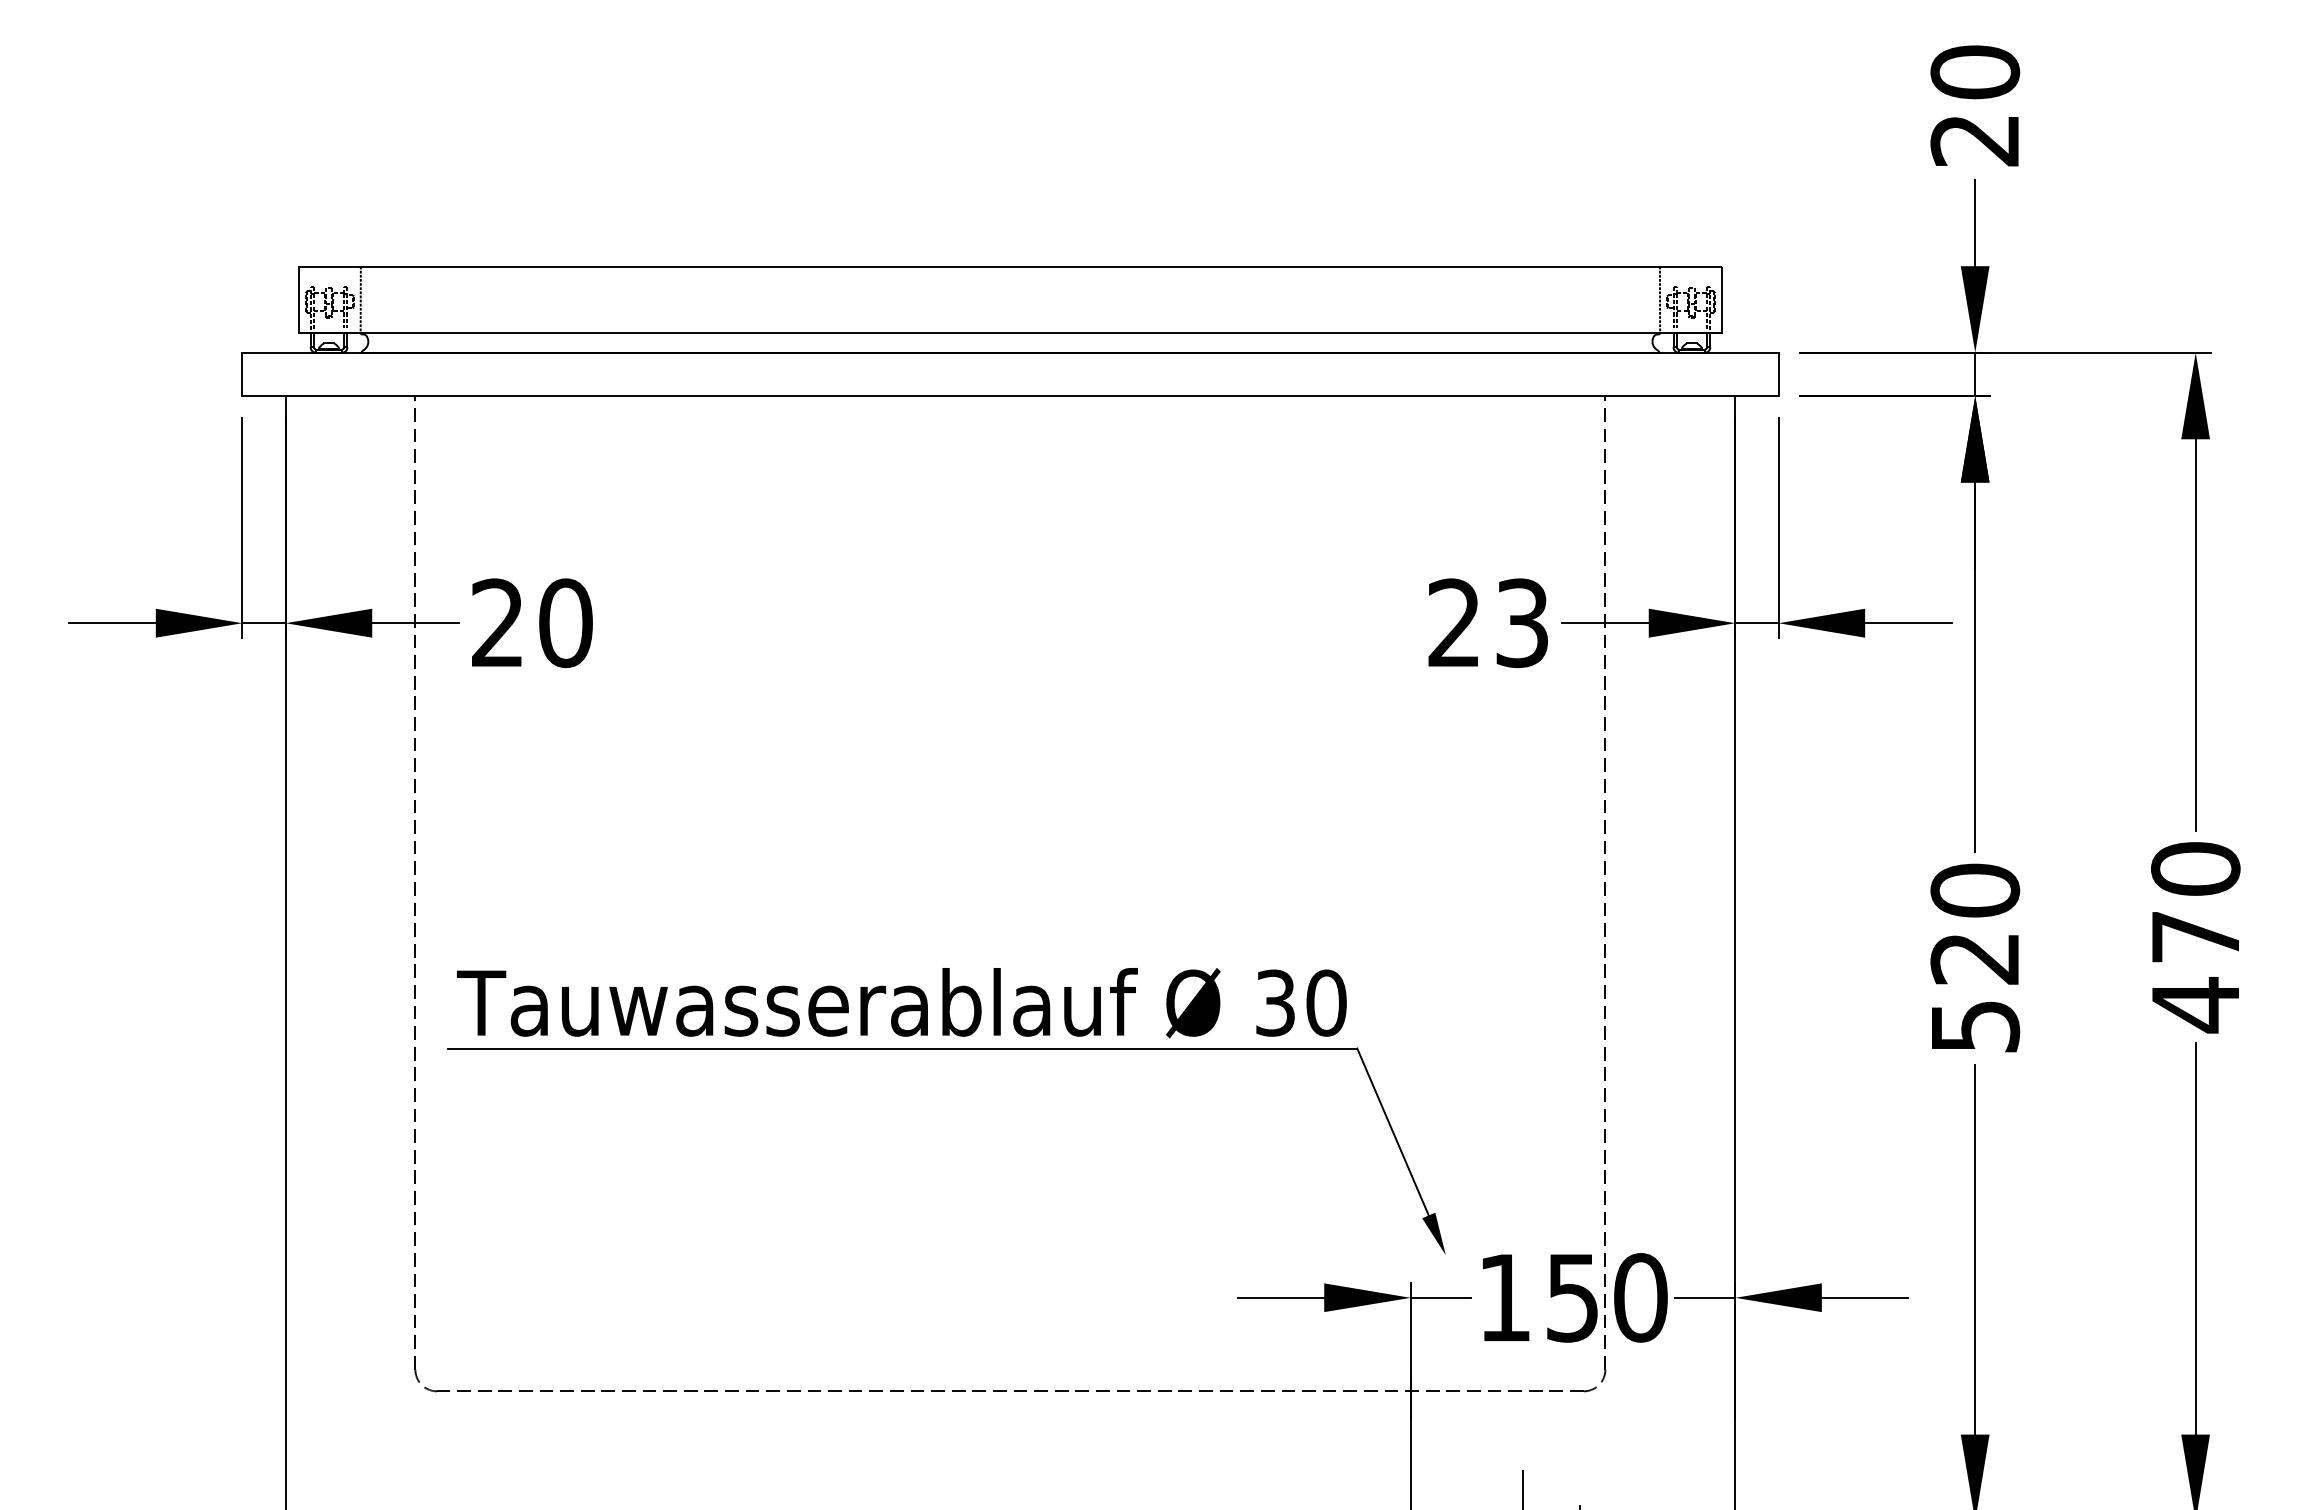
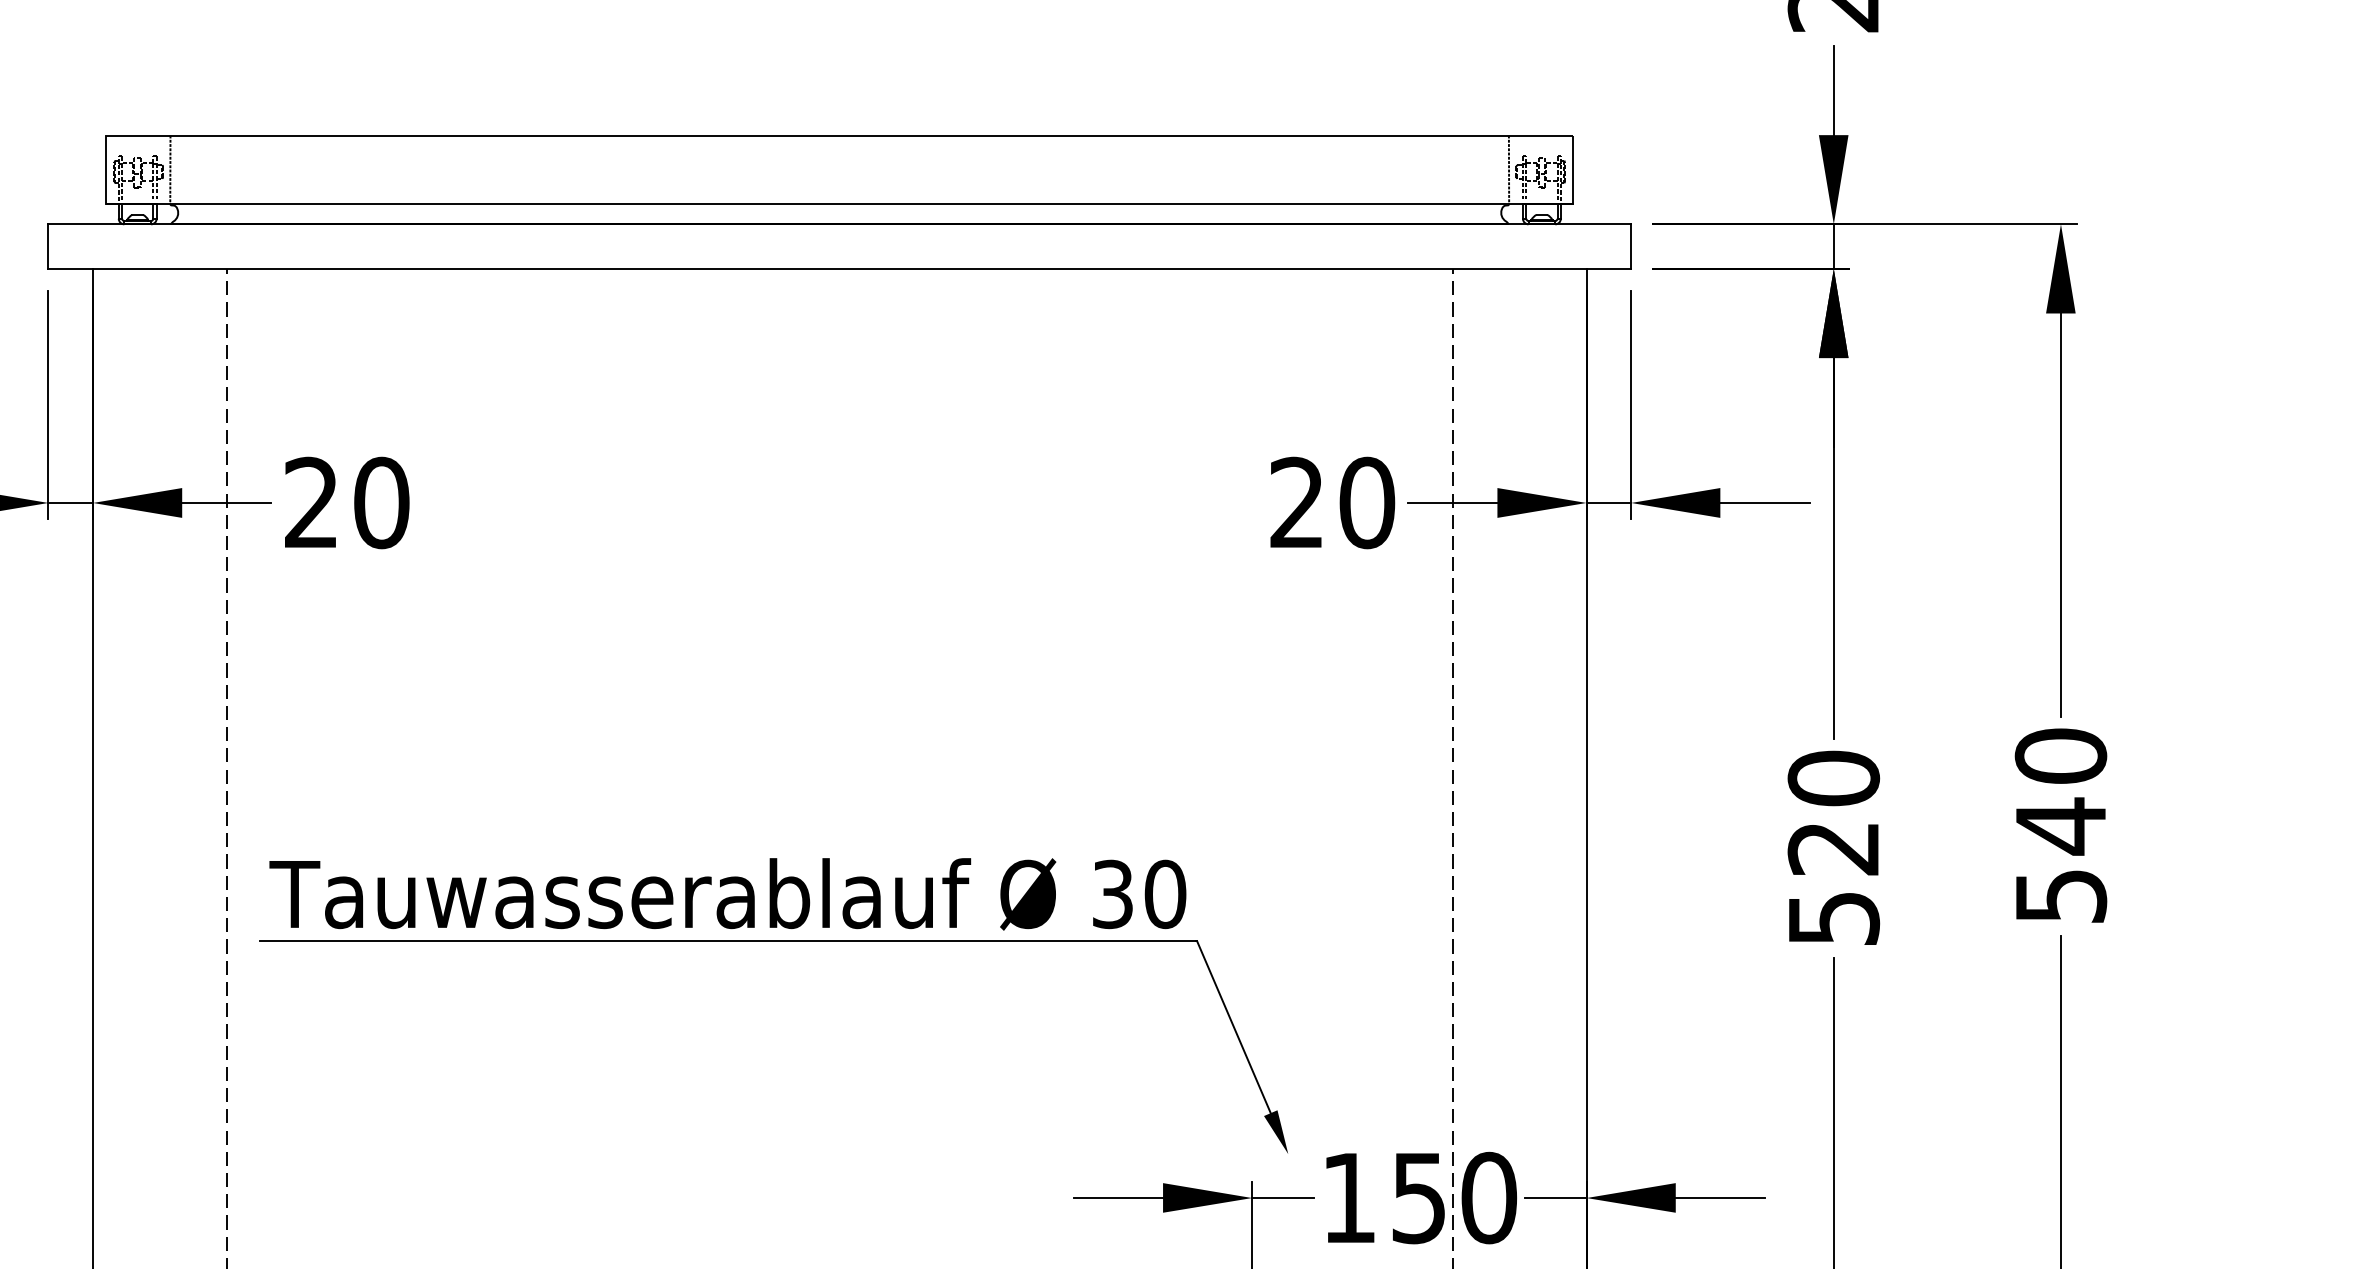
text: (1522, 623) -> (1367, 503), 23 -> 20
text: (2196, 971) -> (2061, 861), 470 -> 540

